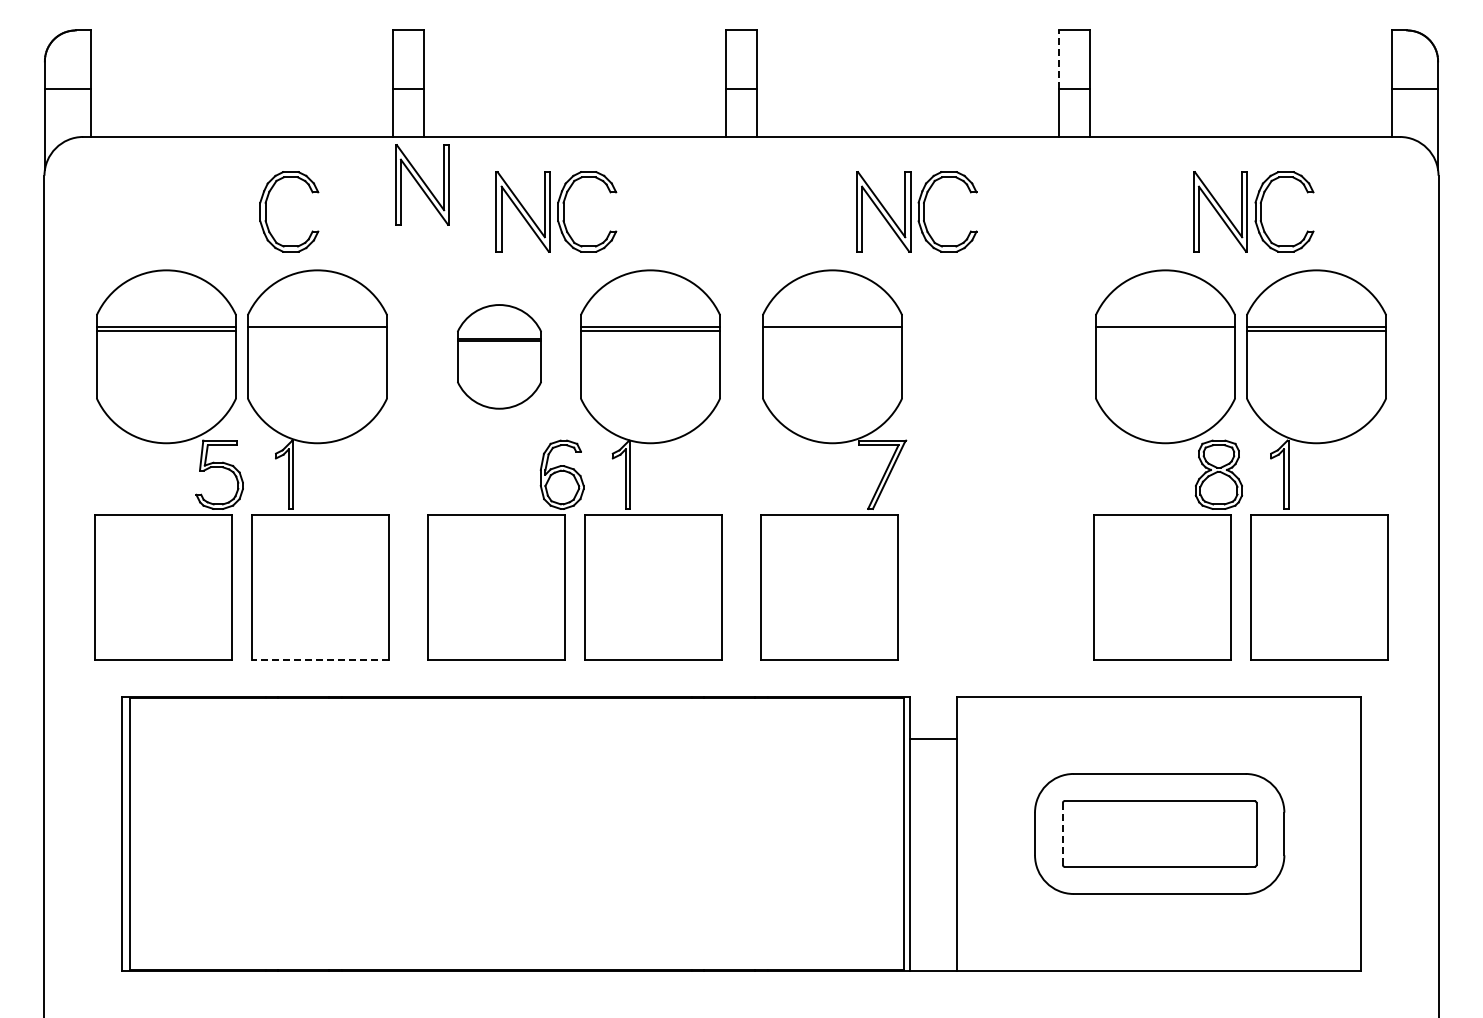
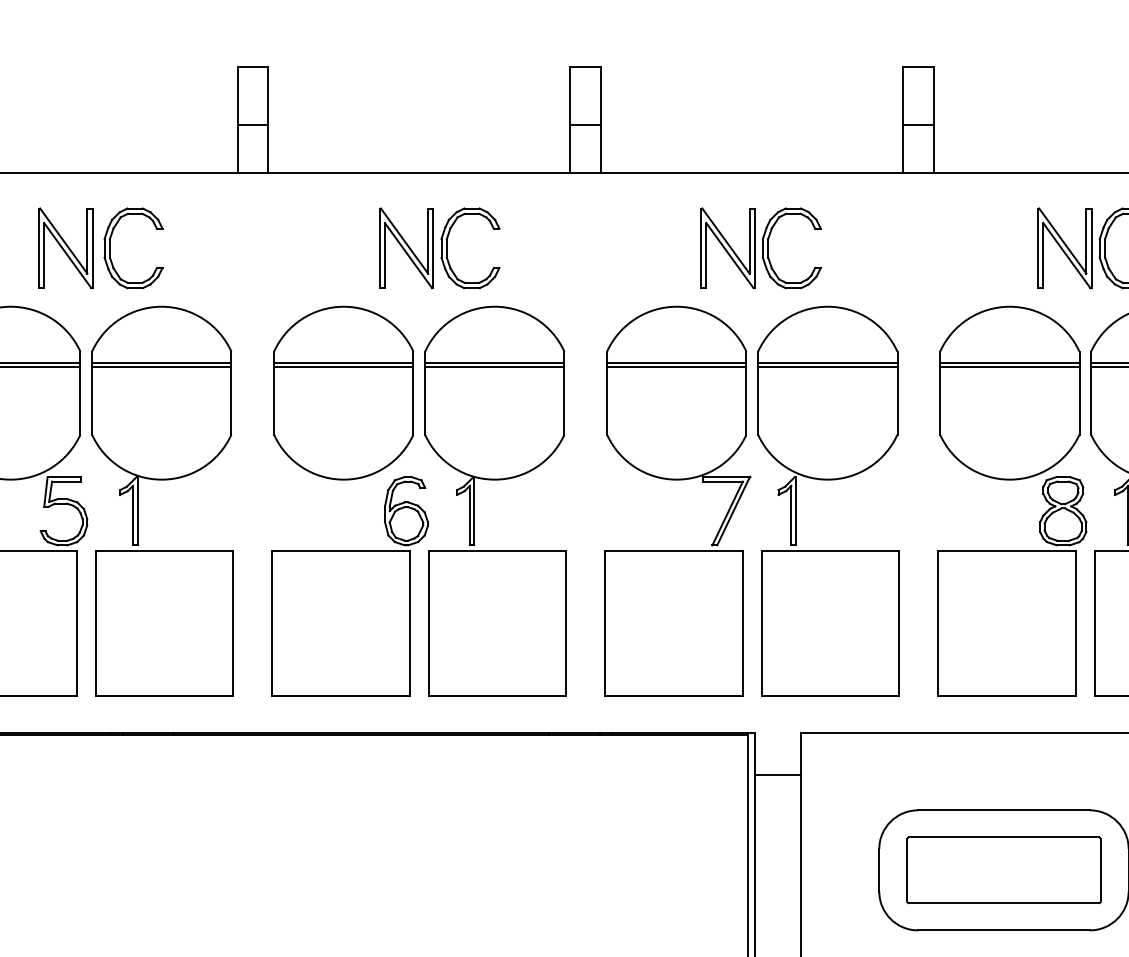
line: (1058, 59) -> (902, 95), dashed -> solid
part: (422, 184) -> (65, 247), moved
part: (556, 211) -> (439, 247), moved
line: (317, 330) -> (161, 366), added
line: (832, 330) -> (676, 366), added
line: (1165, 330) -> (1009, 366), added
part: (499, 356) -> (343, 392), size x1.67
part: (984, 444) -> (828, 480), added
line: (320, 659) -> (164, 695), dashed -> solid
line: (1062, 833) -> (906, 869), dashed -> solid

